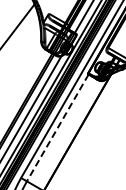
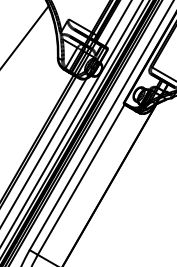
line: (57, 127) -> (80, 179), dashed -> solid

